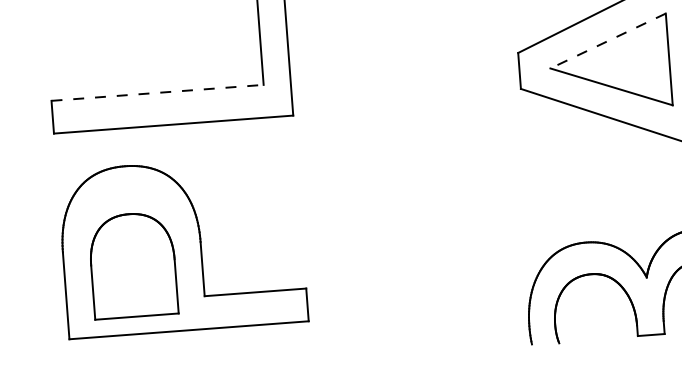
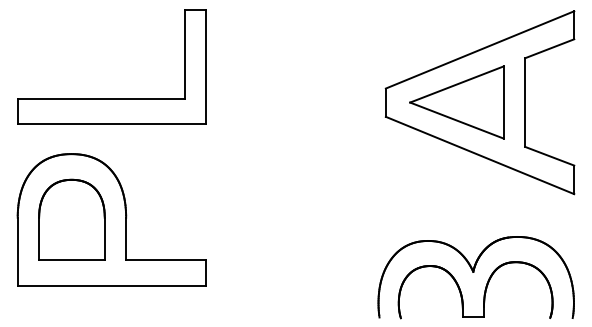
line: (607, 41) -> (456, 84), dashed -> solid
line: (157, 92) -> (101, 98), dashed -> solid
part: (132, 264) -> (71, 219), moved

